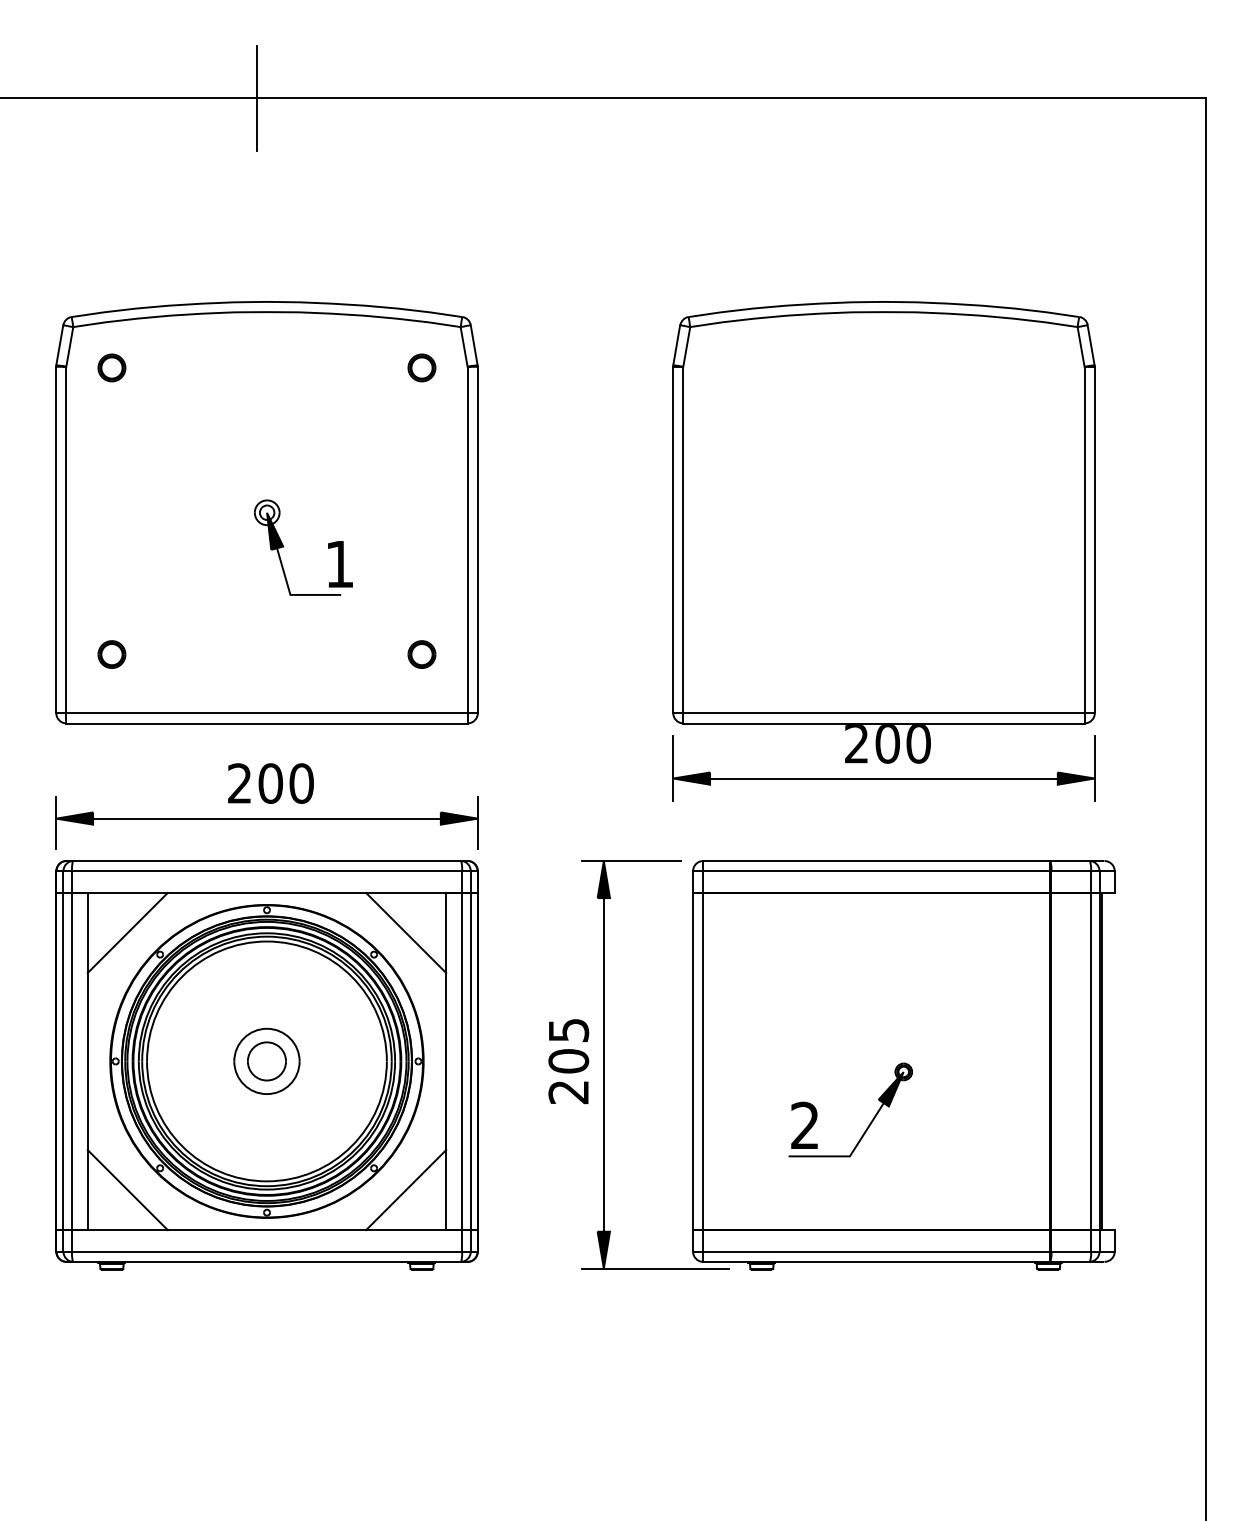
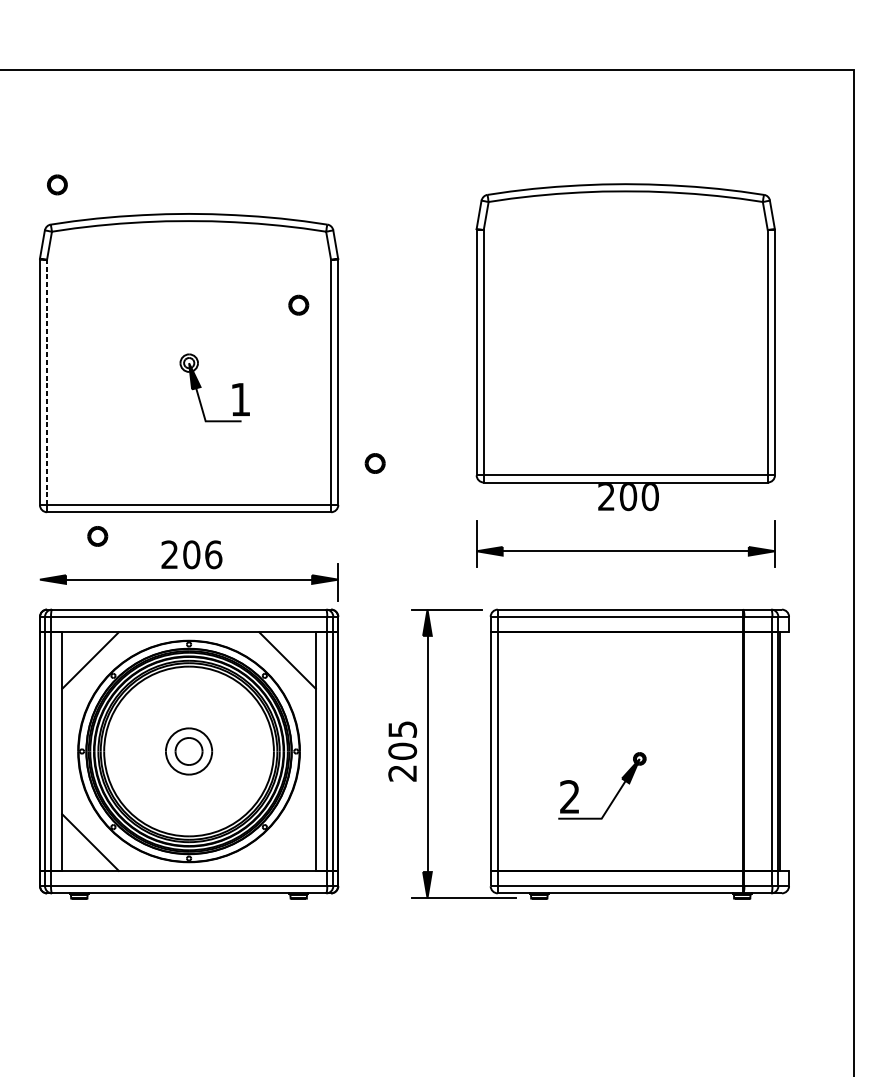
line: (257, 97) -> (182, 69), removed
part: (111, 367) -> (57, 184), moved
part: (421, 367) -> (298, 304), moved
part: (883, 532) -> (625, 347), moved
line: (66, 539) -> (47, 382), solid -> dashed
part: (111, 654) -> (97, 536), moved
part: (421, 654) -> (374, 463), moved
text: (301, 783) -> (213, 554), 200 -> 206
line: (56, 822) -> (40, 582), removed
line: (406, 1190) -> (287, 842), removed

